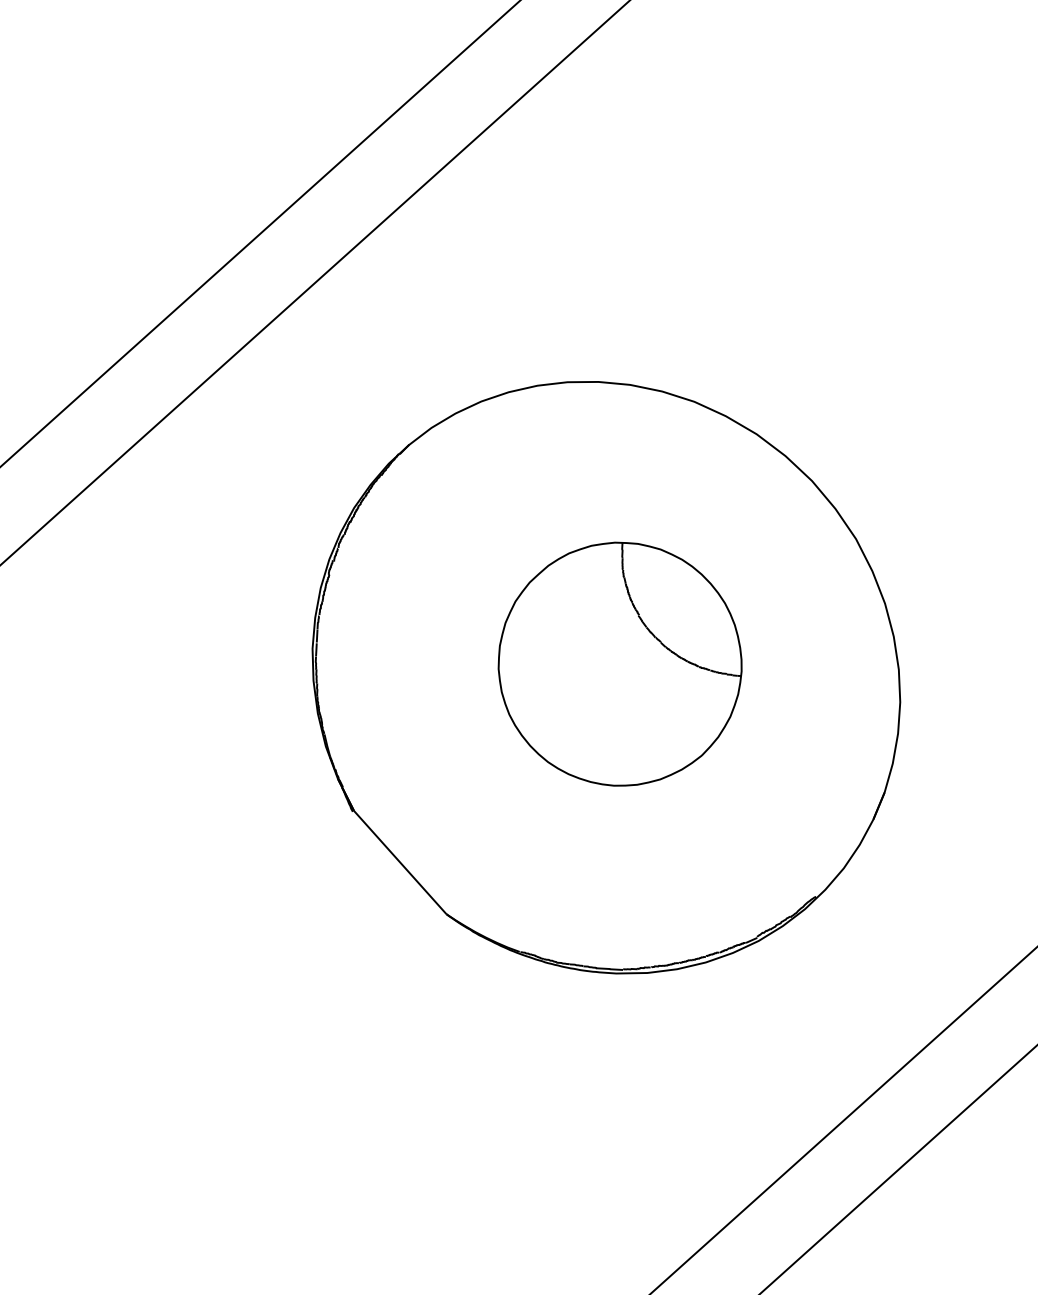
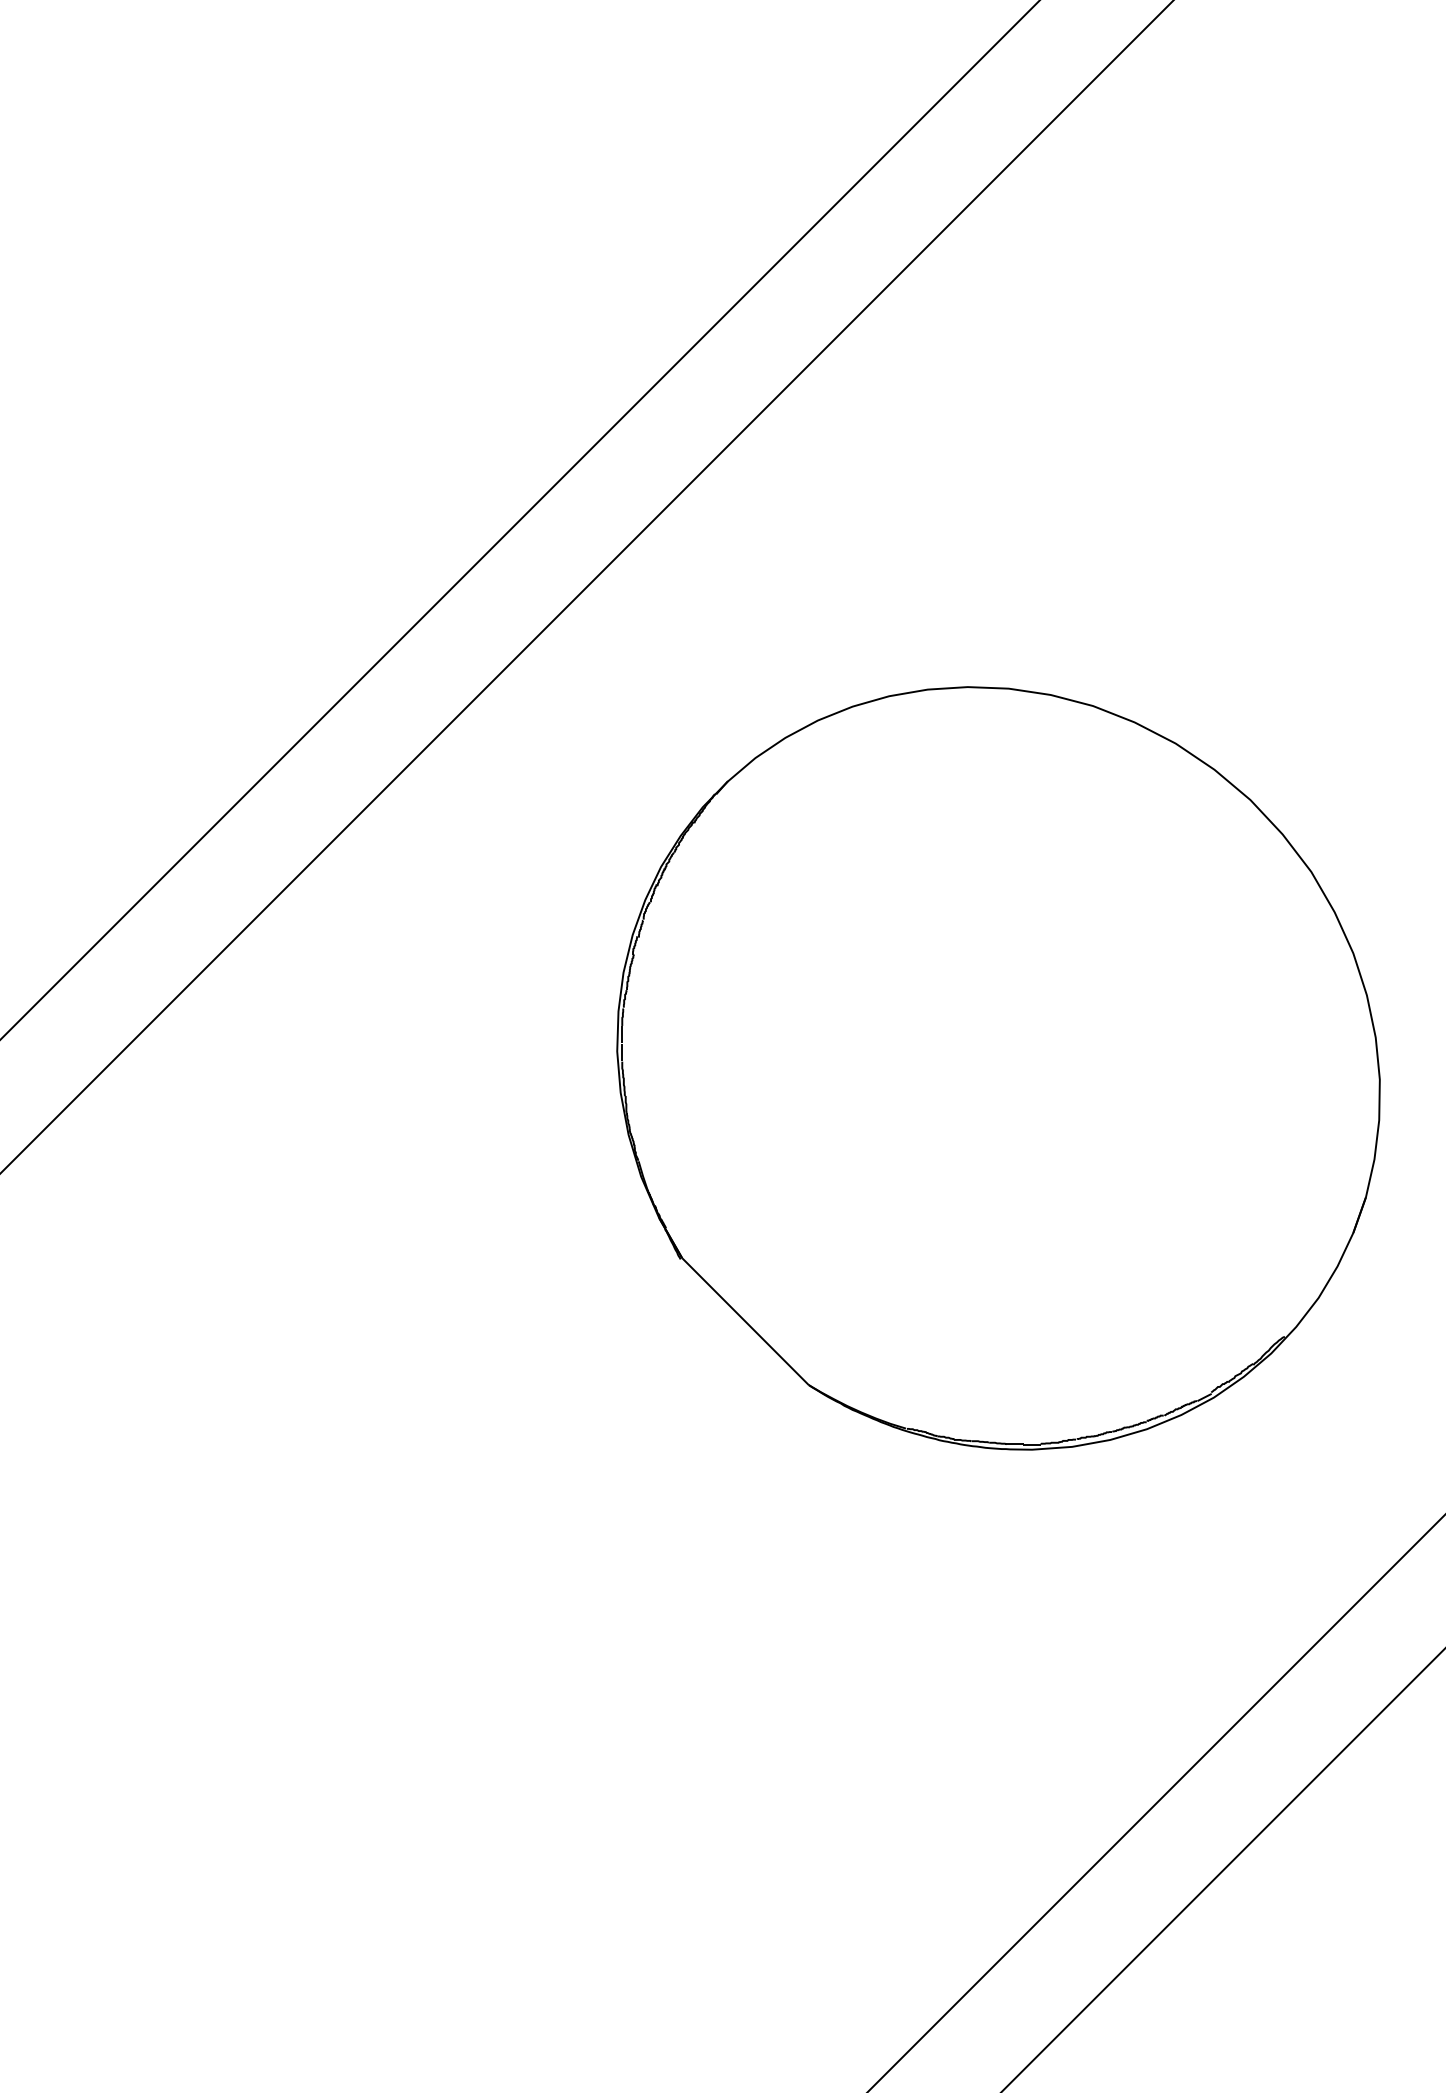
part: (620, 664) -> (1015, 1050), removed

